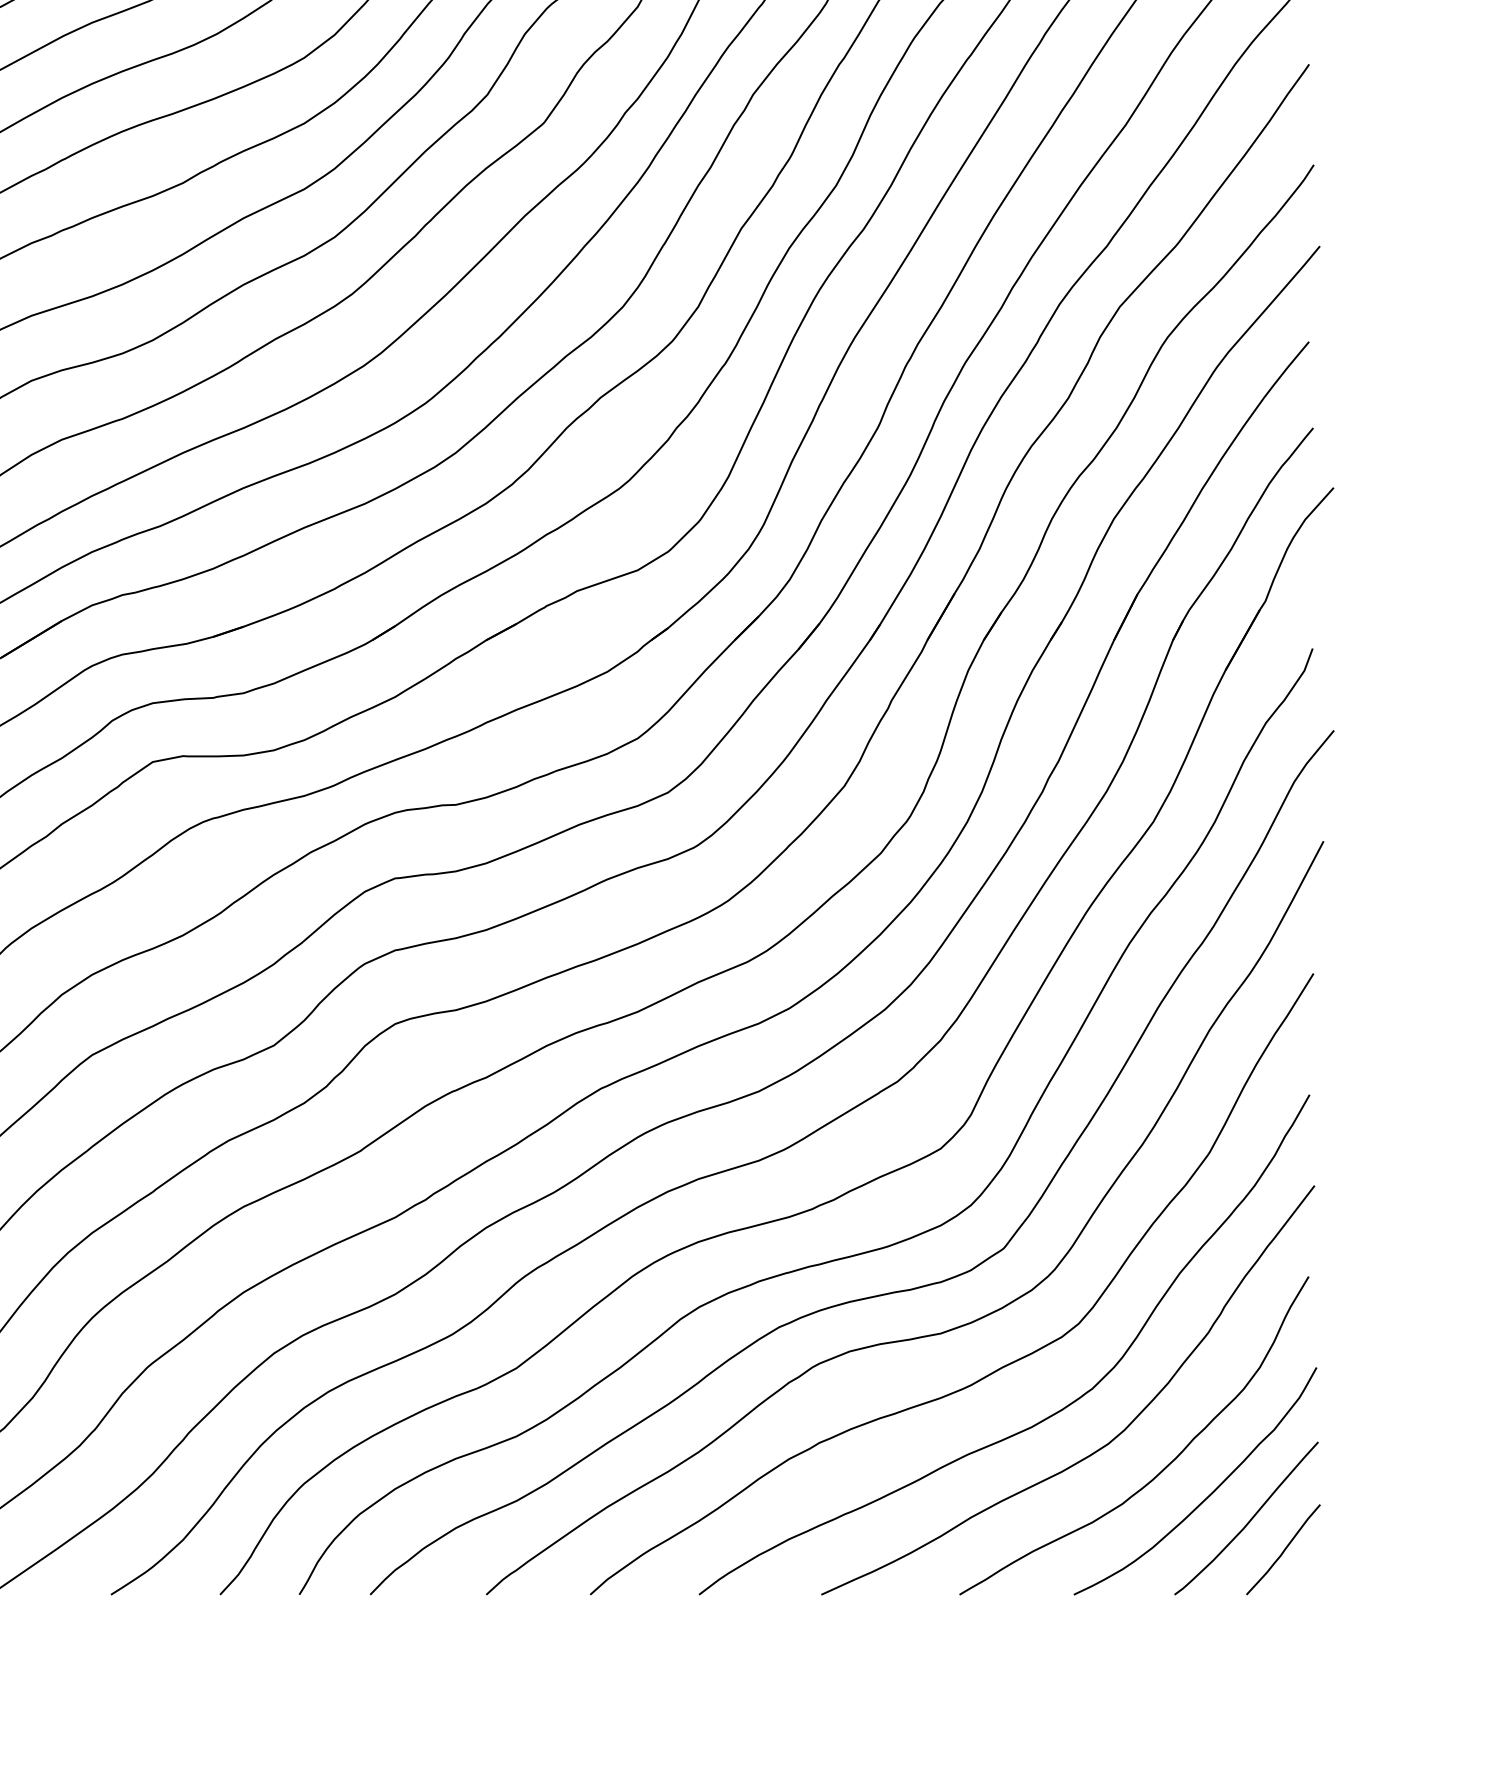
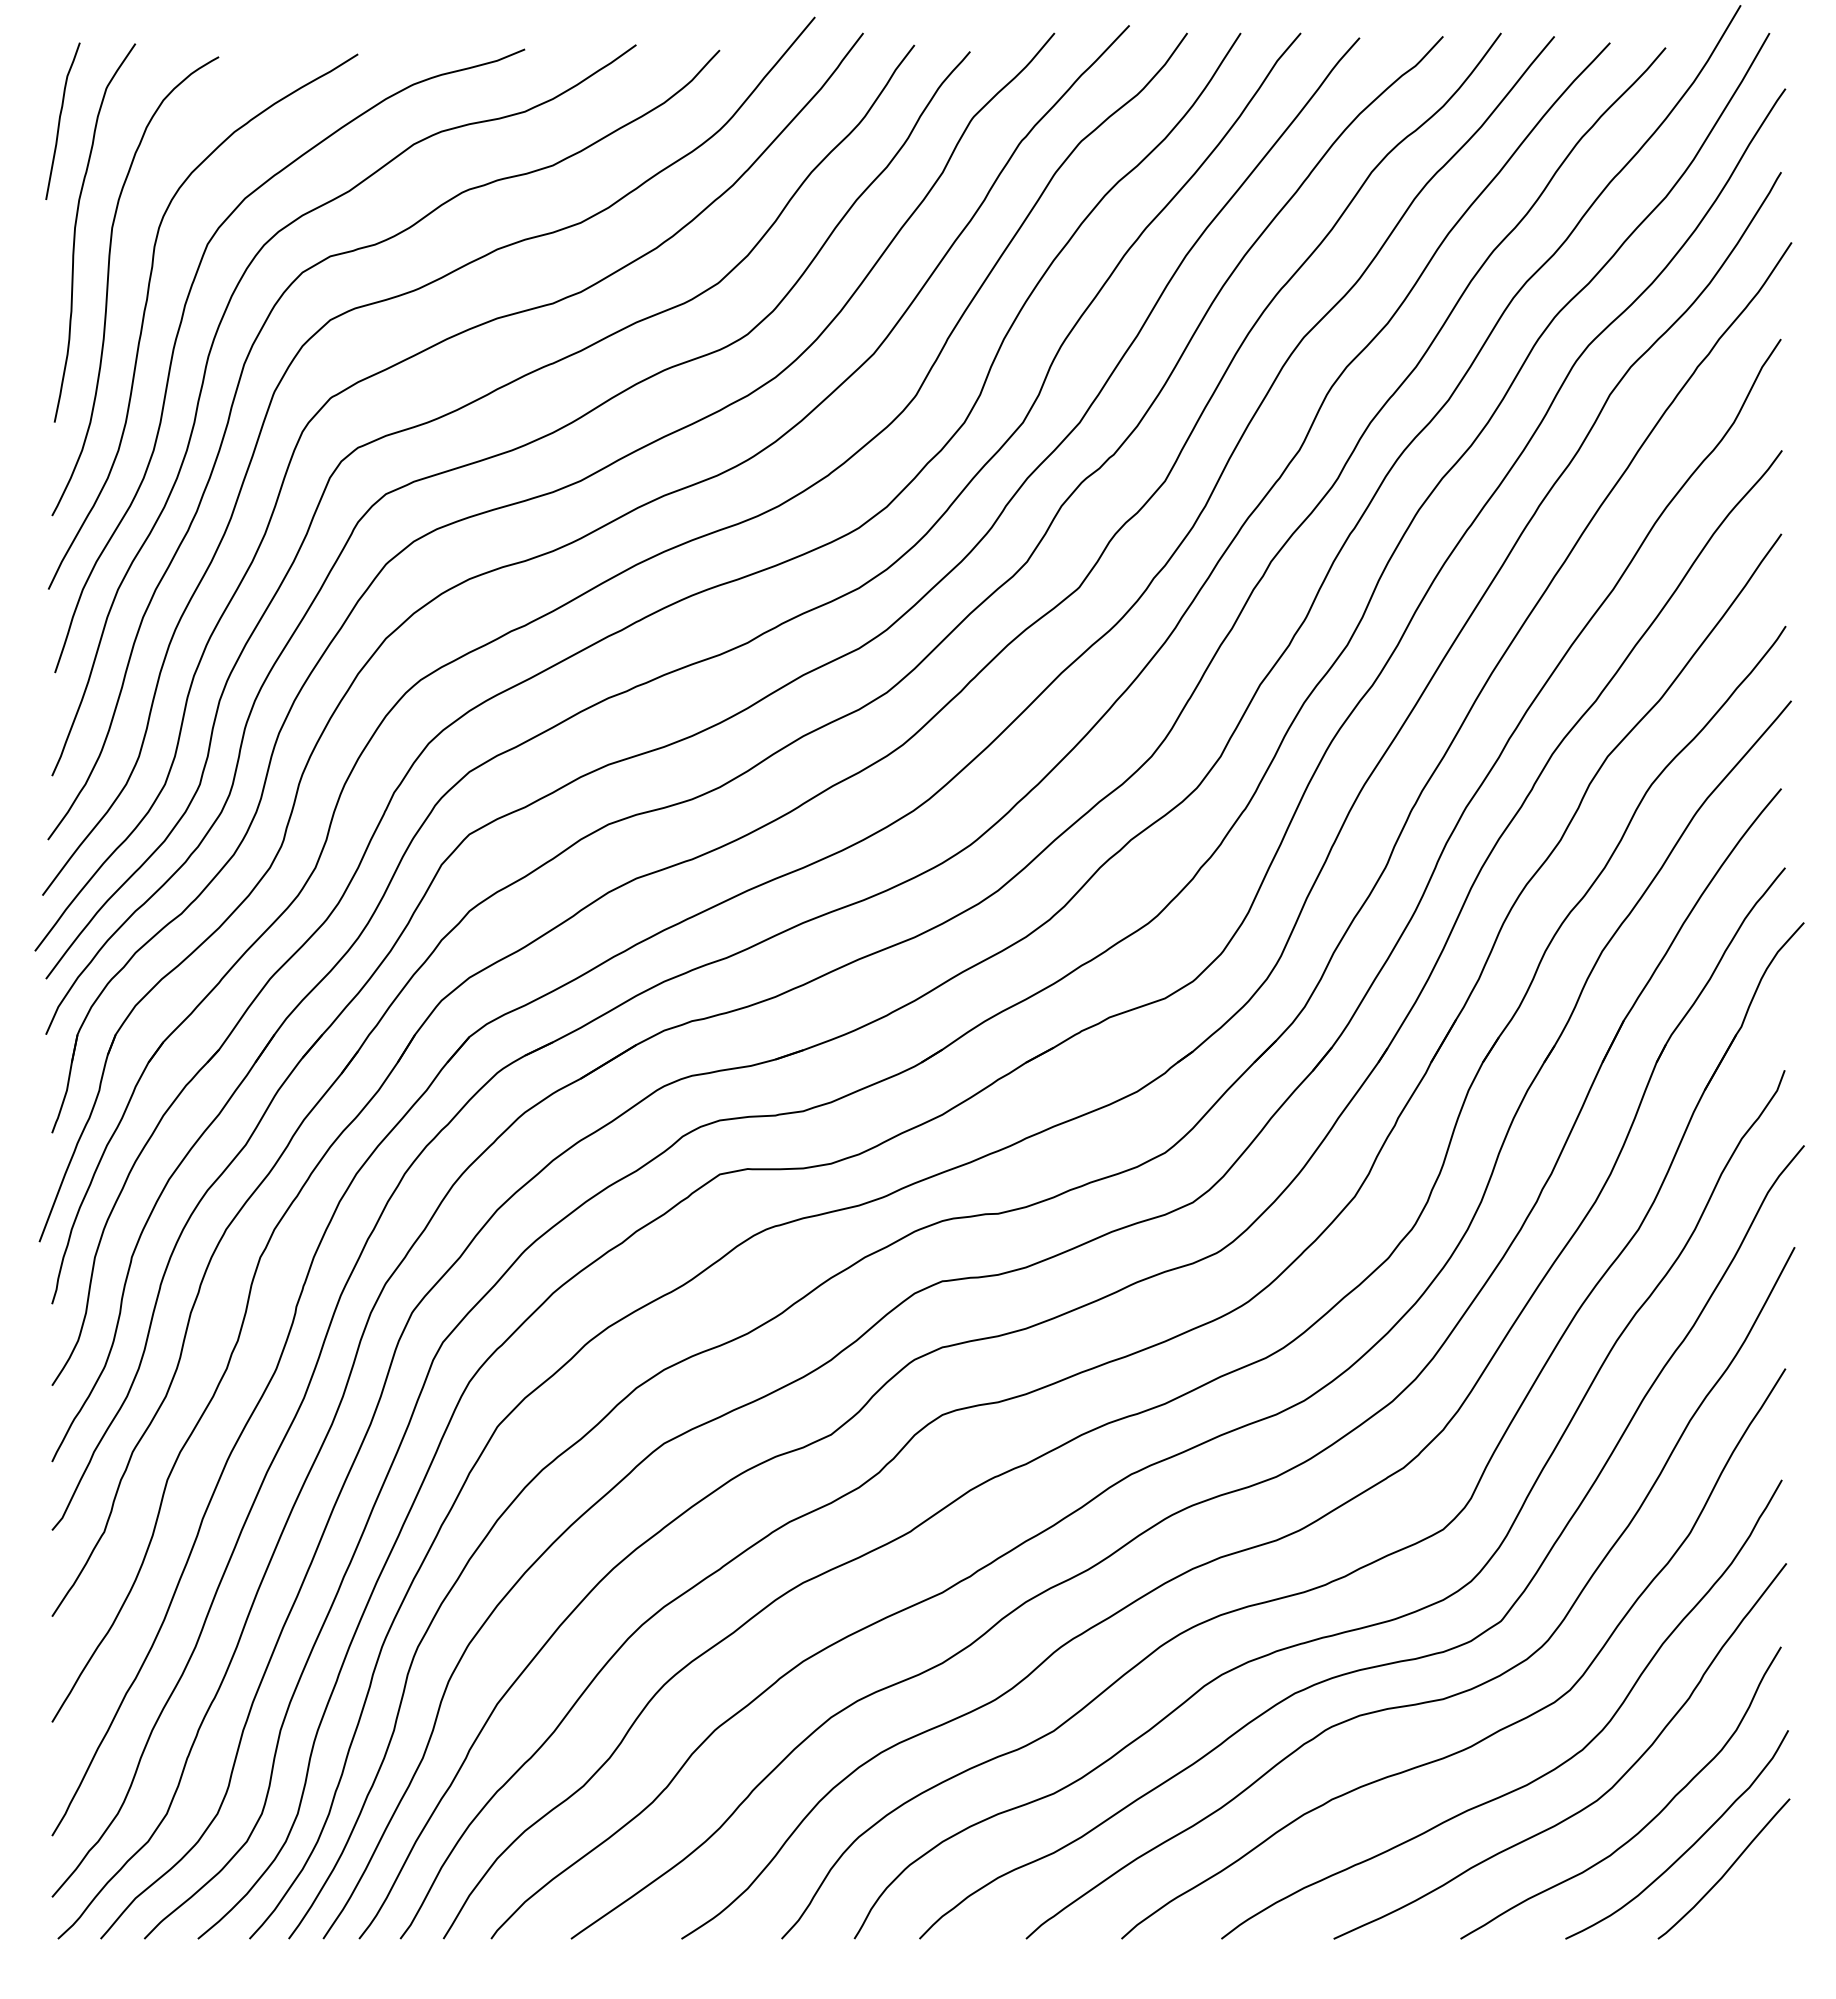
curve: (1284, 1549) -> (1758, 1897), removed

